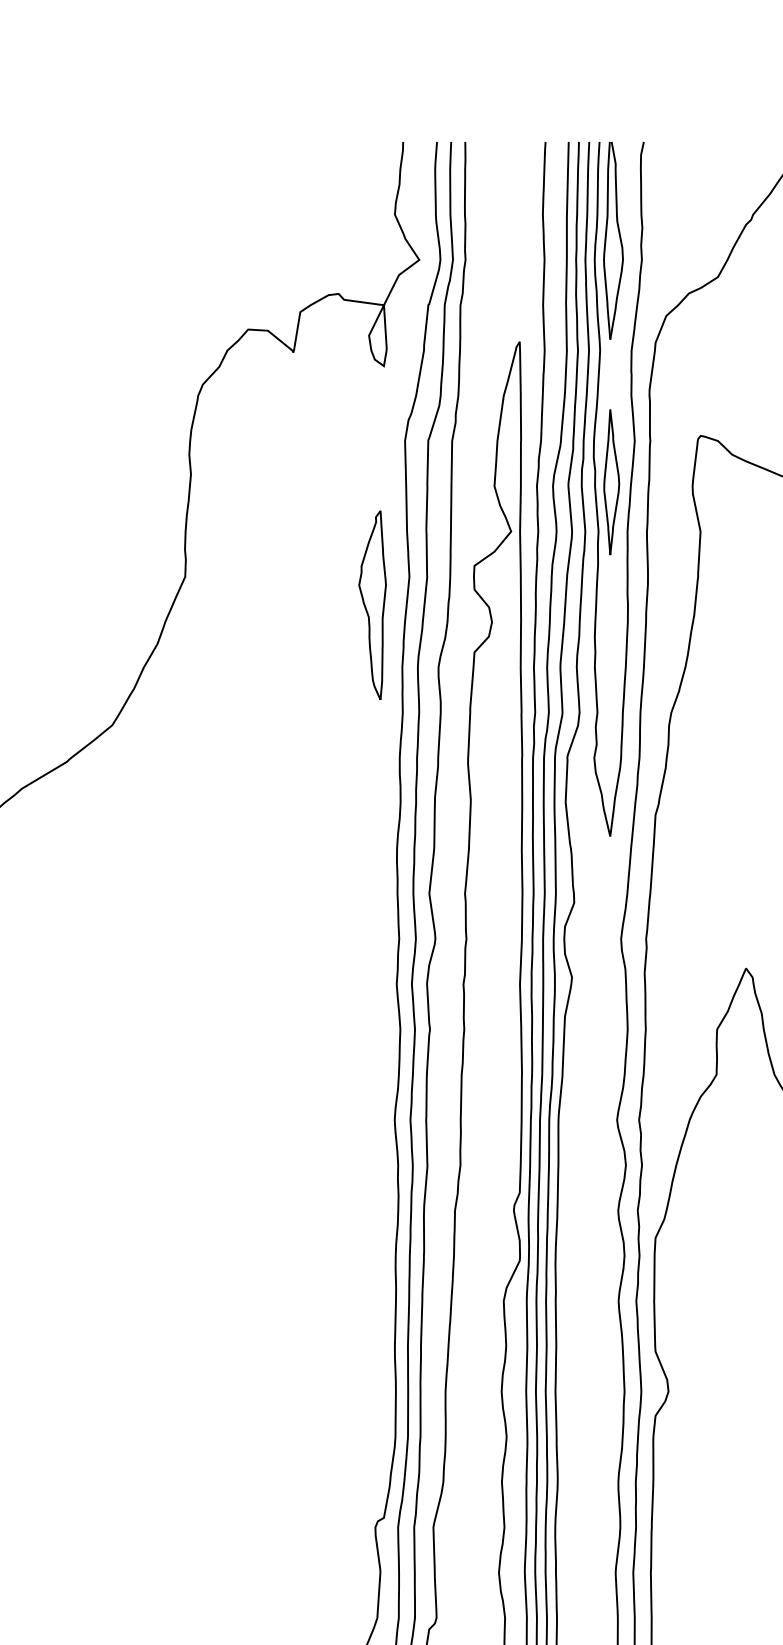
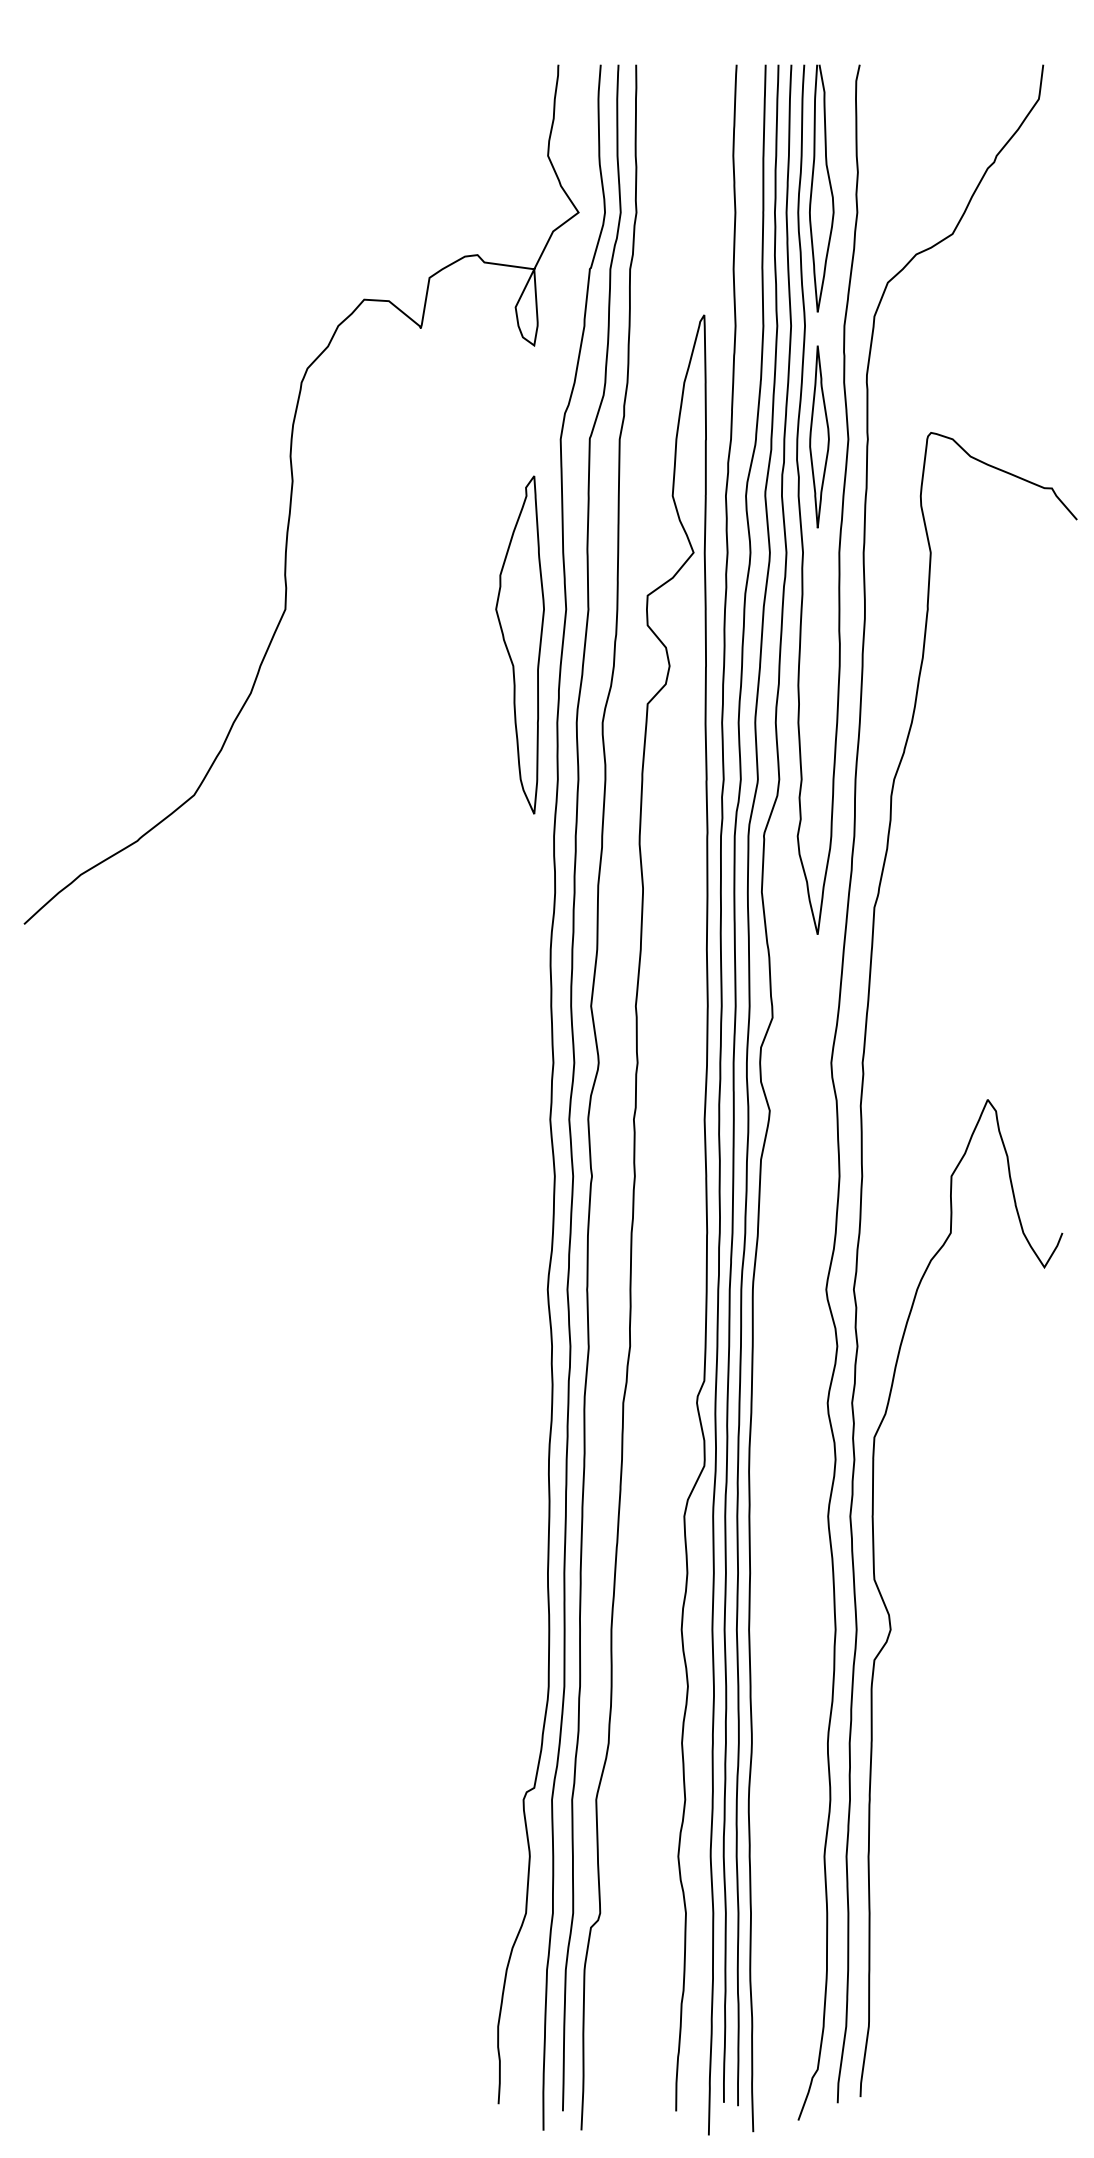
part: (611, 481) -> (819, 436), moved
part: (372, 604) -> (519, 644), size x1.43

